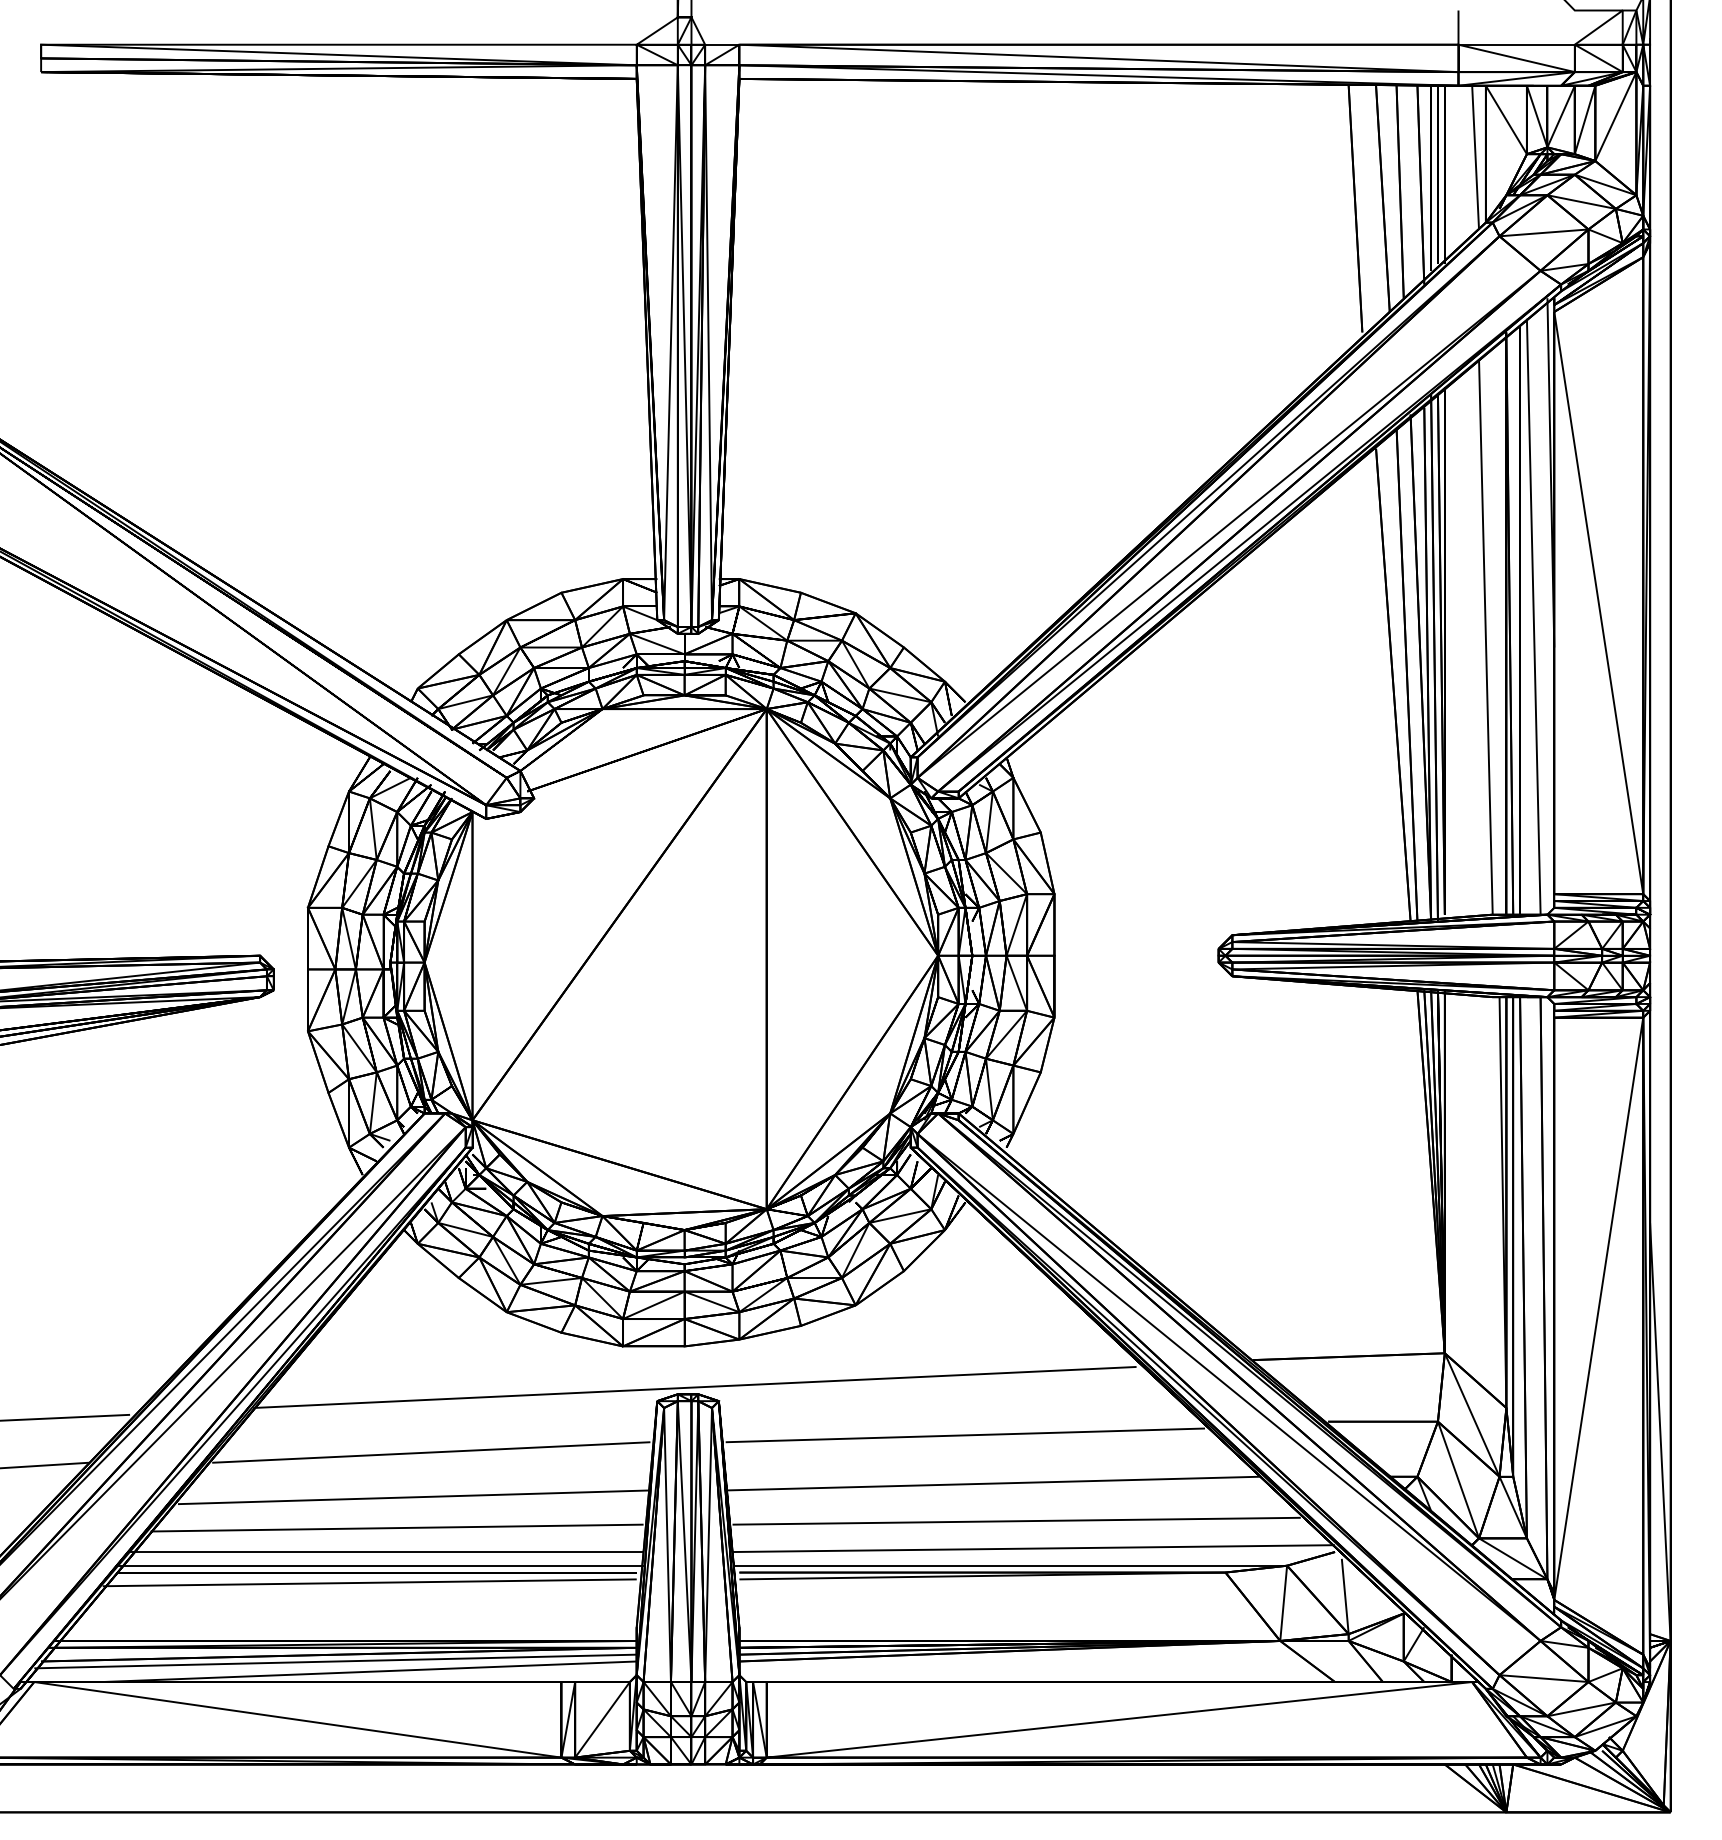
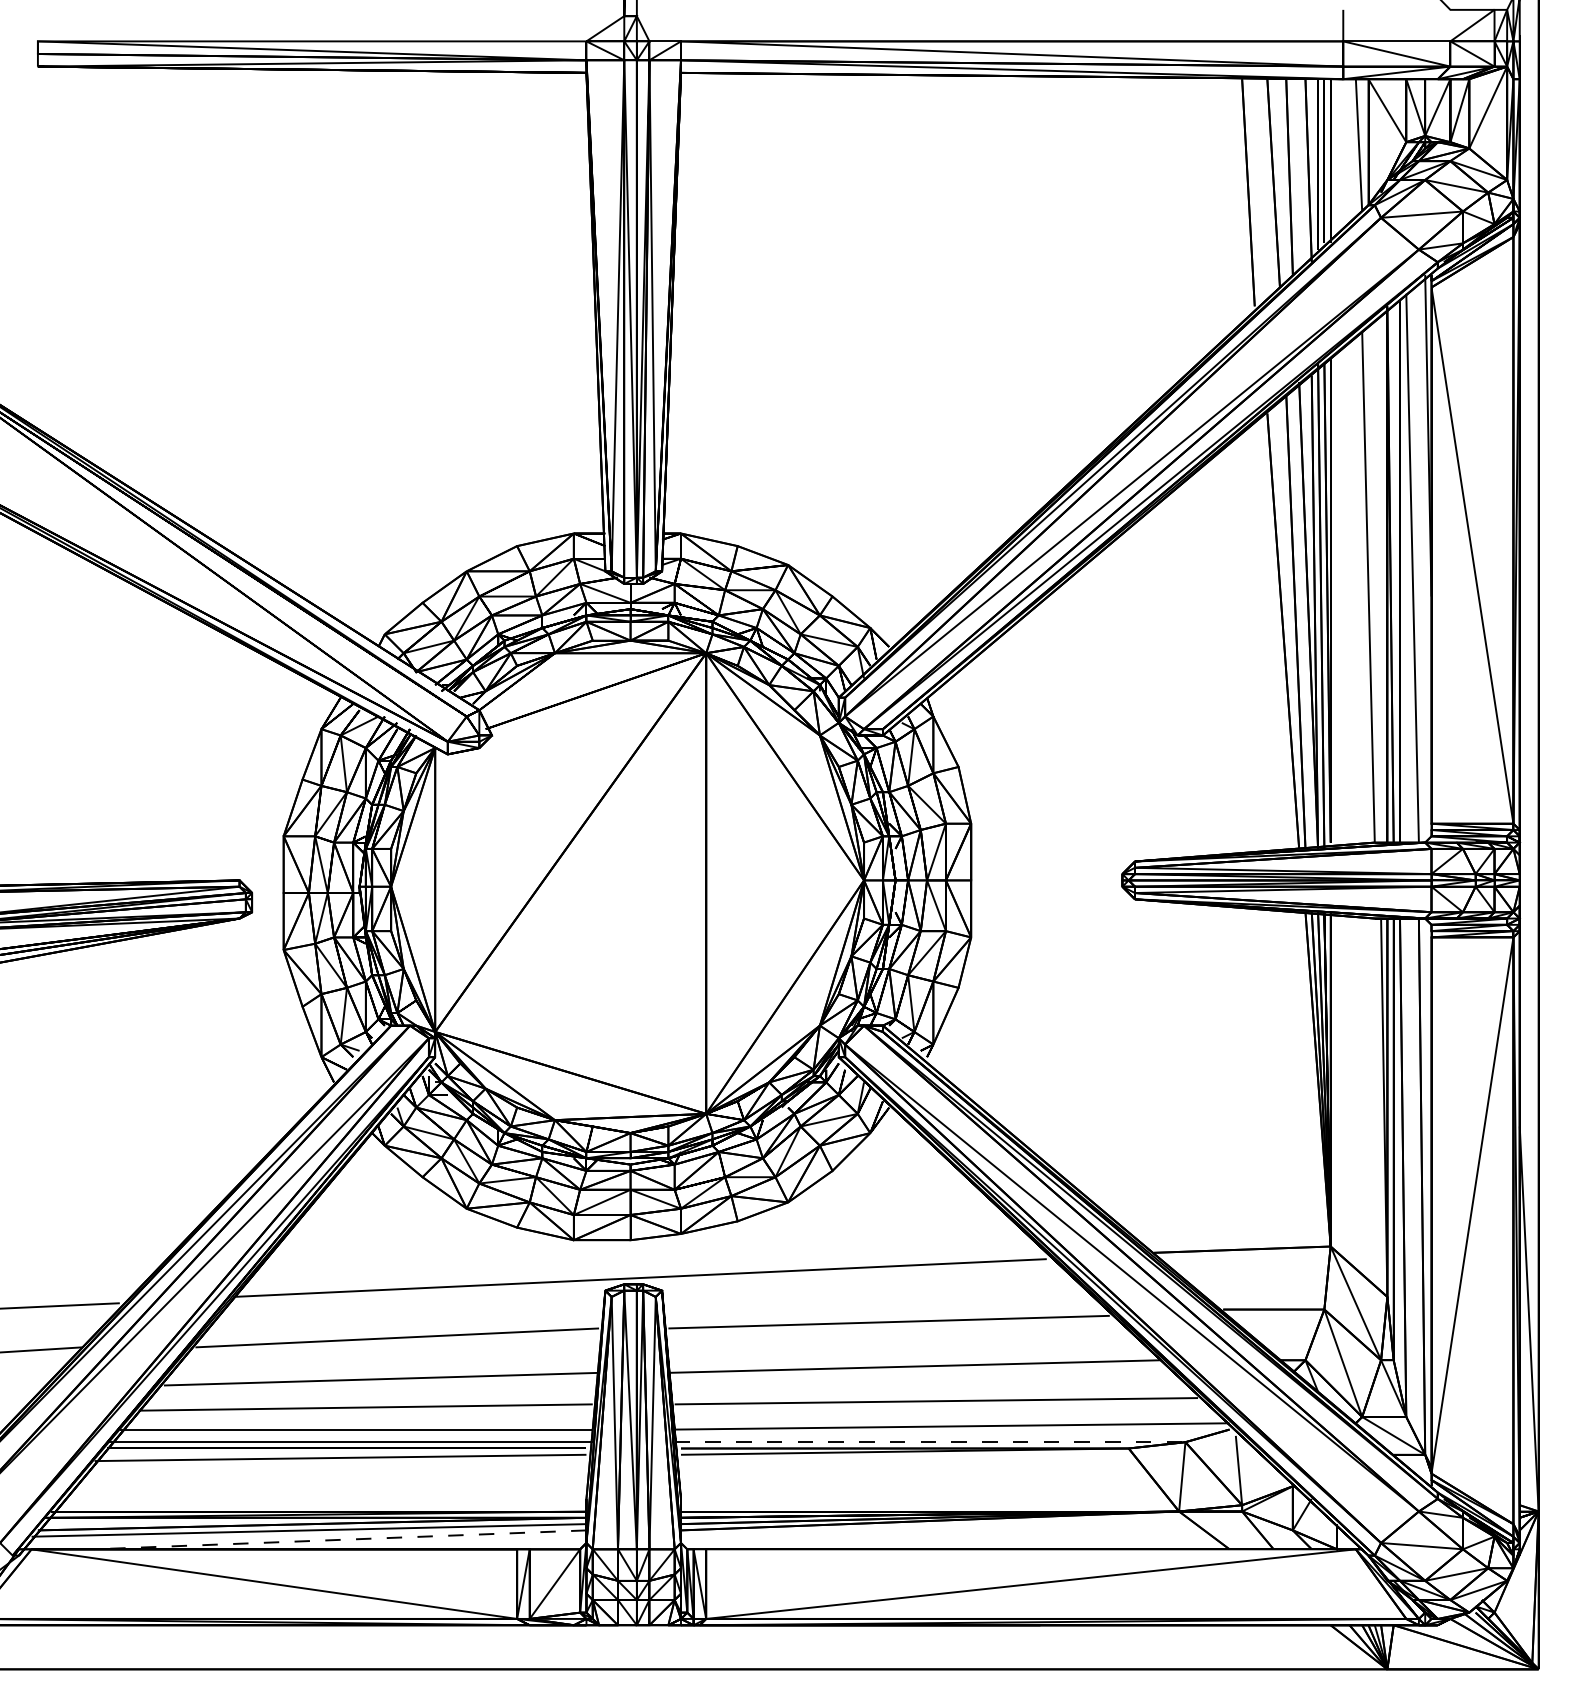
line: (1010, 1566) -> (930, 1442), solid -> dashed
line: (369, 1671) -> (340, 1539), solid -> dashed

